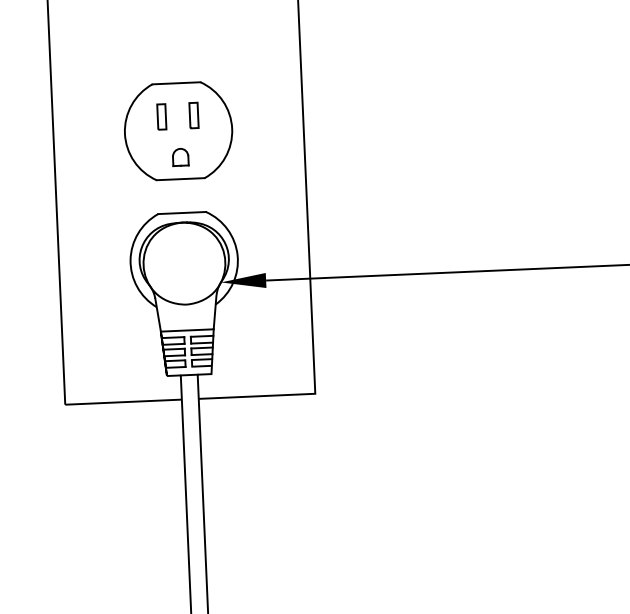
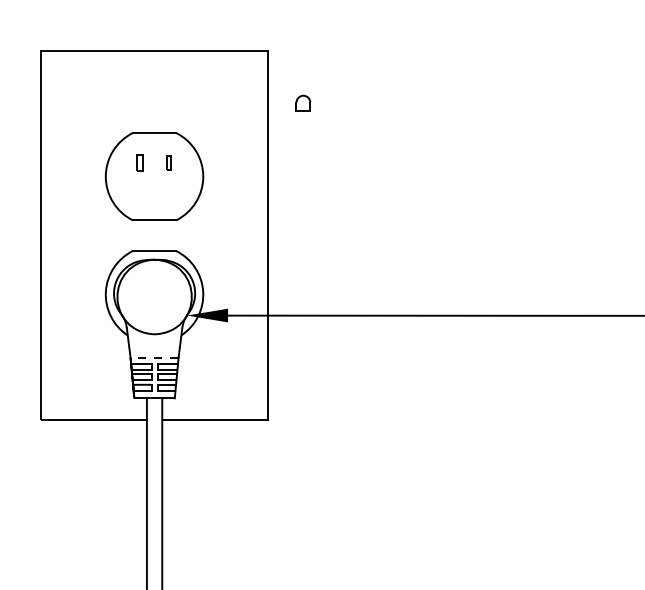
part: (193, 116) -> (168, 163), size x0.6
part: (161, 117) -> (139, 163), size x0.7
part: (180, 156) -> (303, 102), moved
line: (187, 330) -> (154, 357), solid -> dashed

